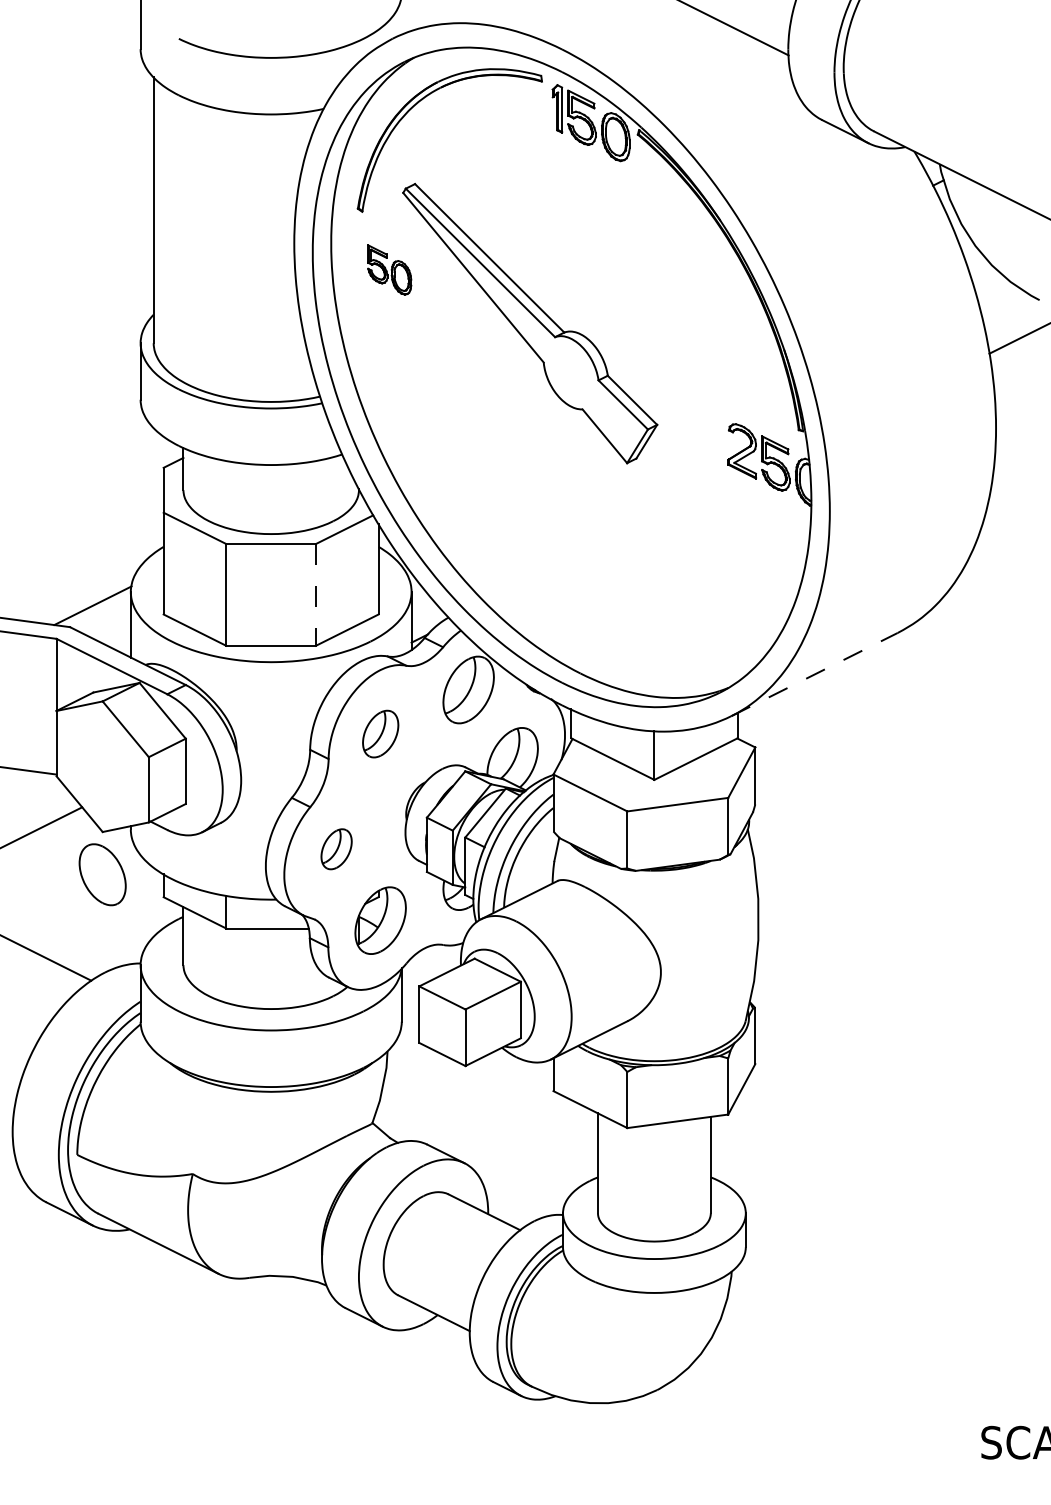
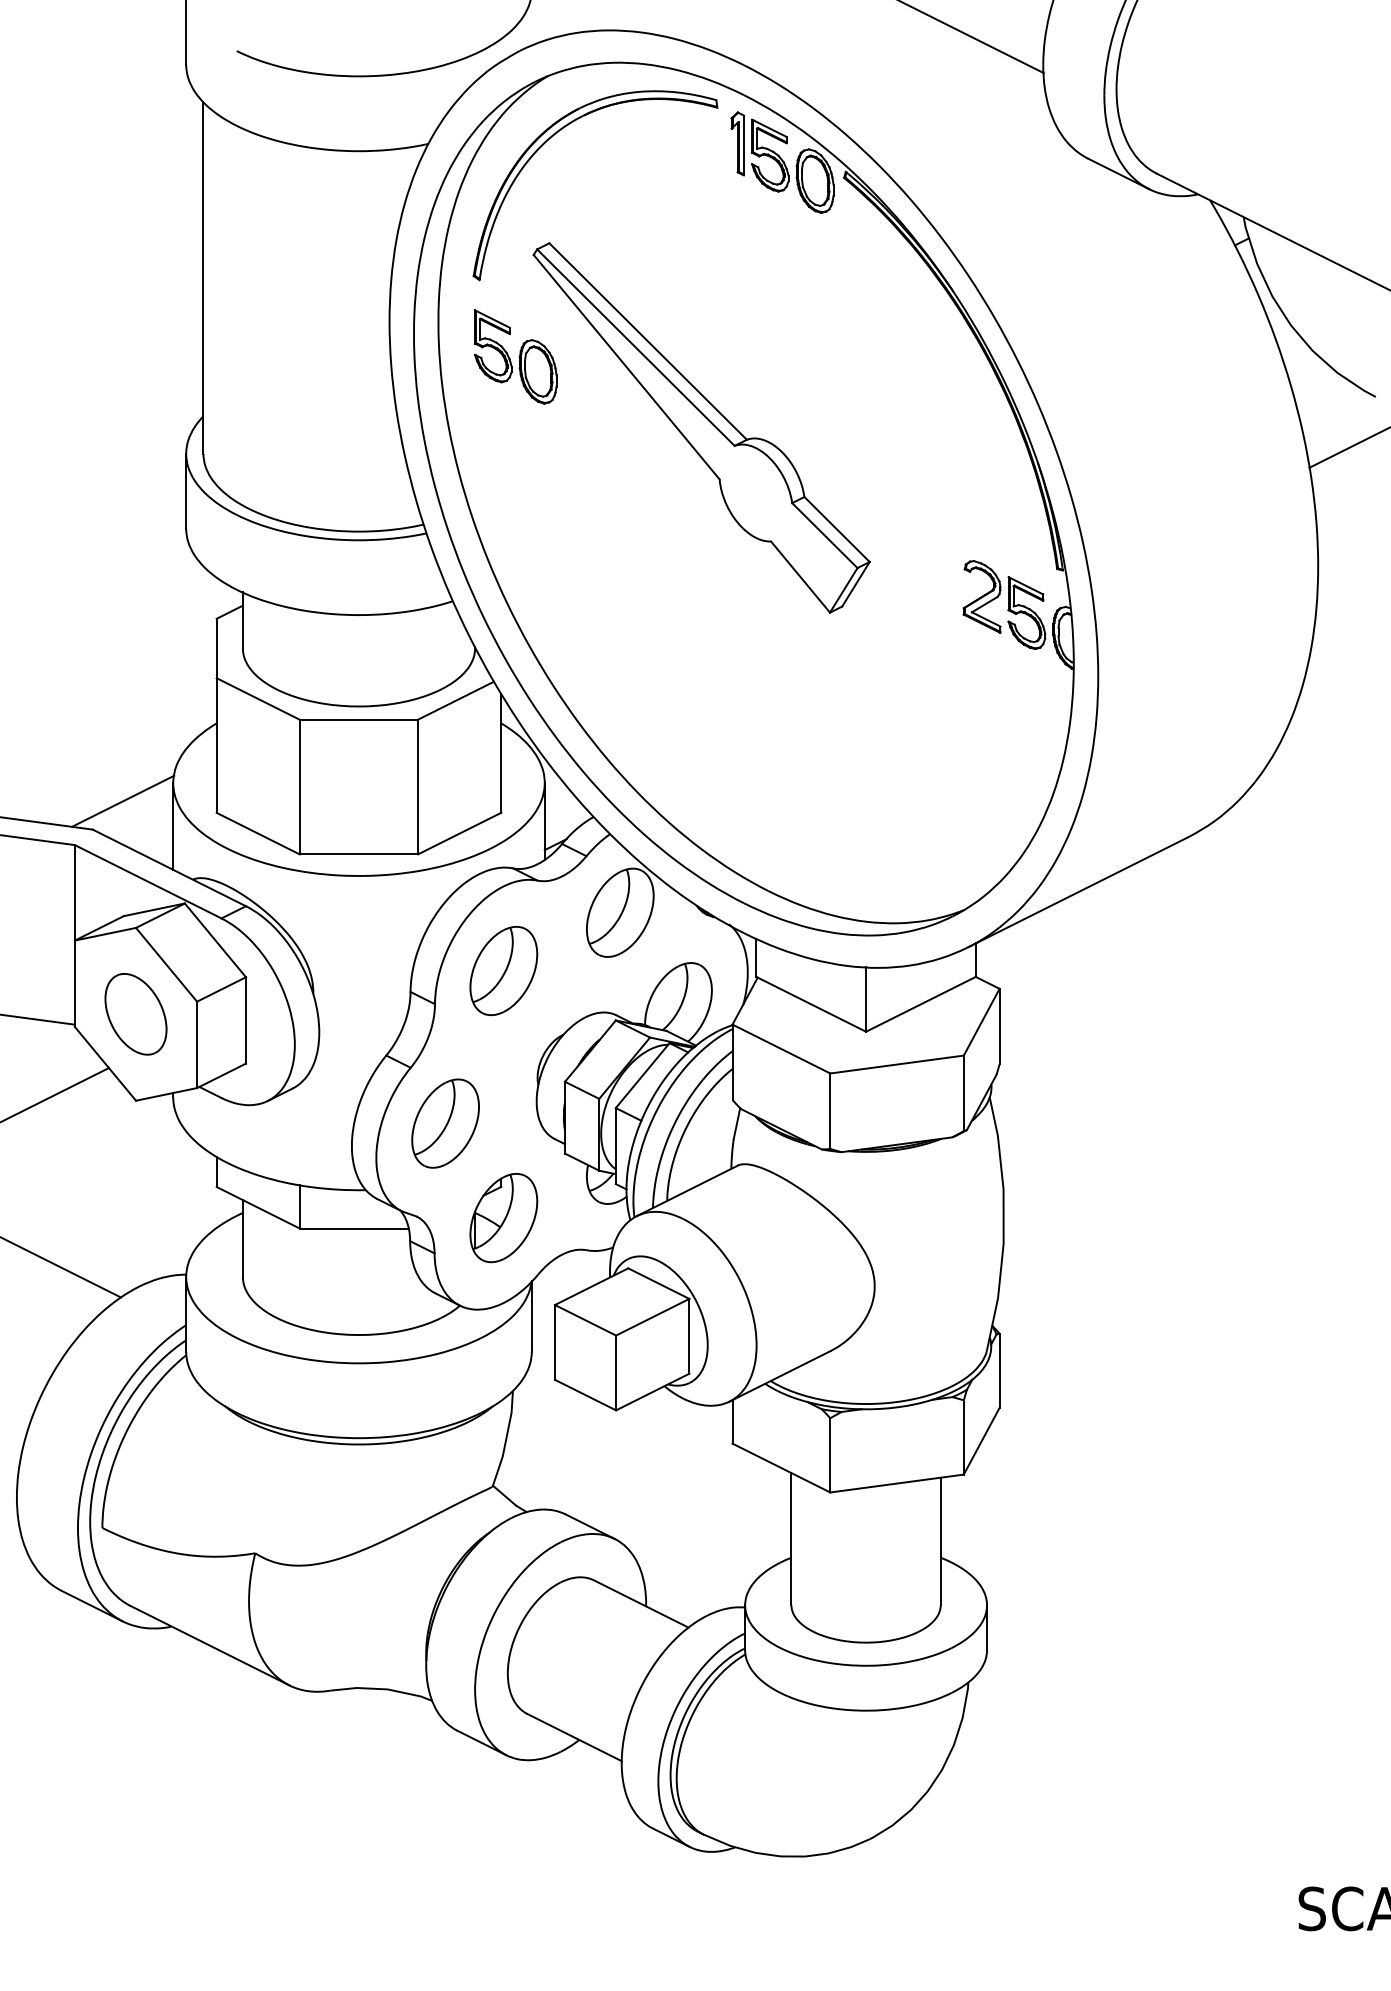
part: (389, 269) -> (515, 356), size x1.43
line: (316, 595) -> (418, 787), dashed -> solid
line: (814, 674) -> (1077, 892), dashed -> solid
part: (380, 734) -> (503, 971), size x1.43
part: (336, 849) -> (445, 1123), size x1.67
part: (102, 874) -> (135, 1014), moved

